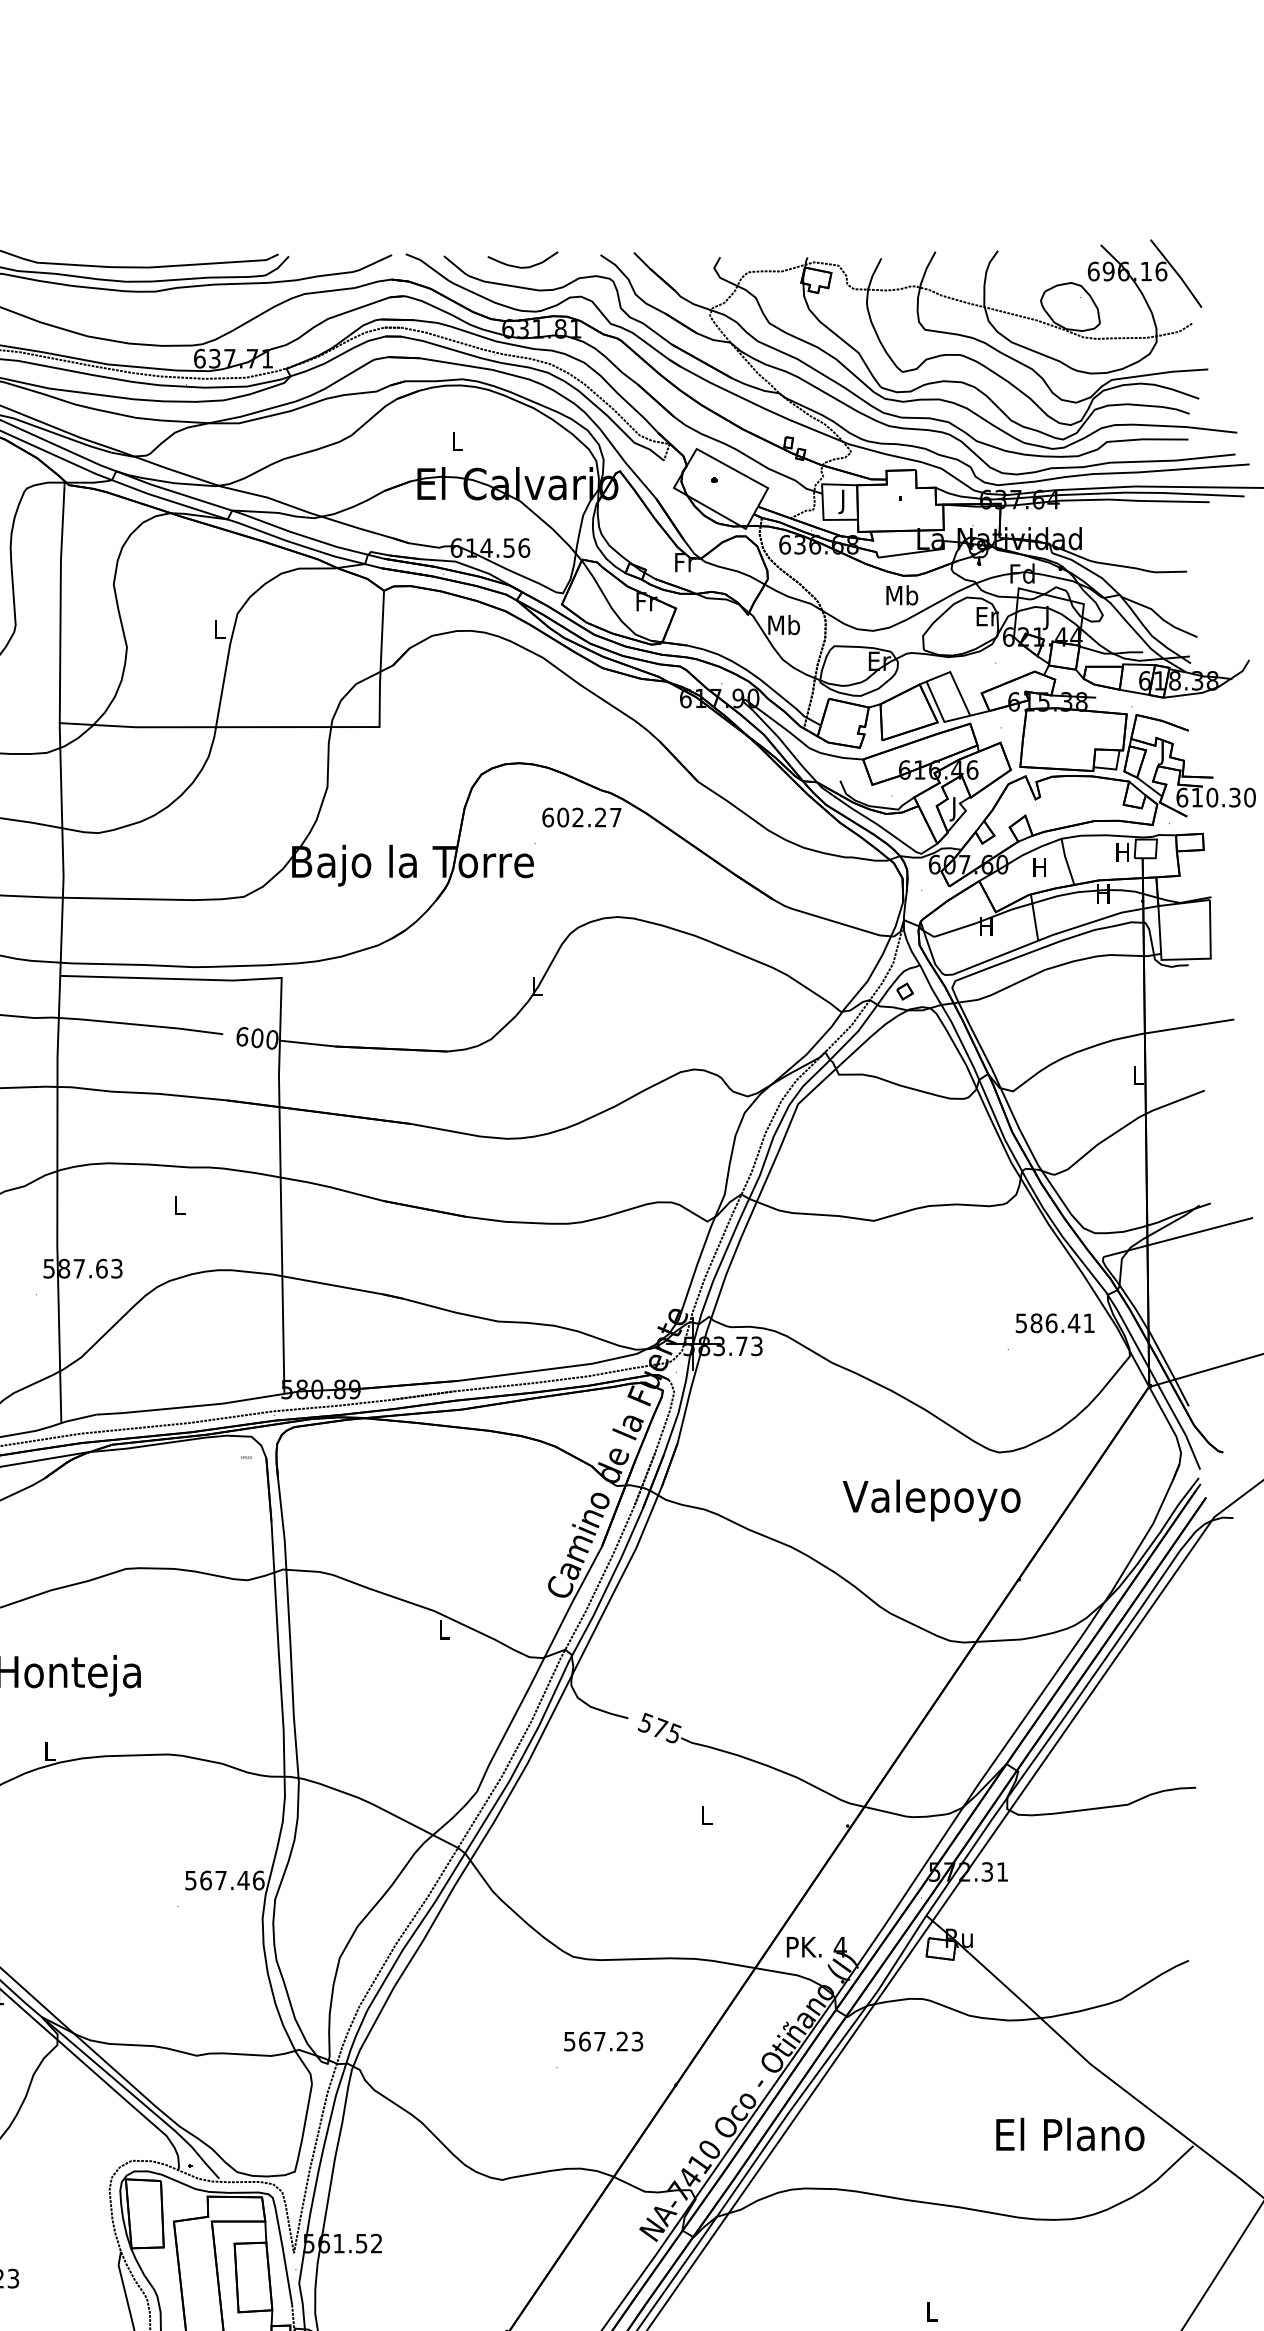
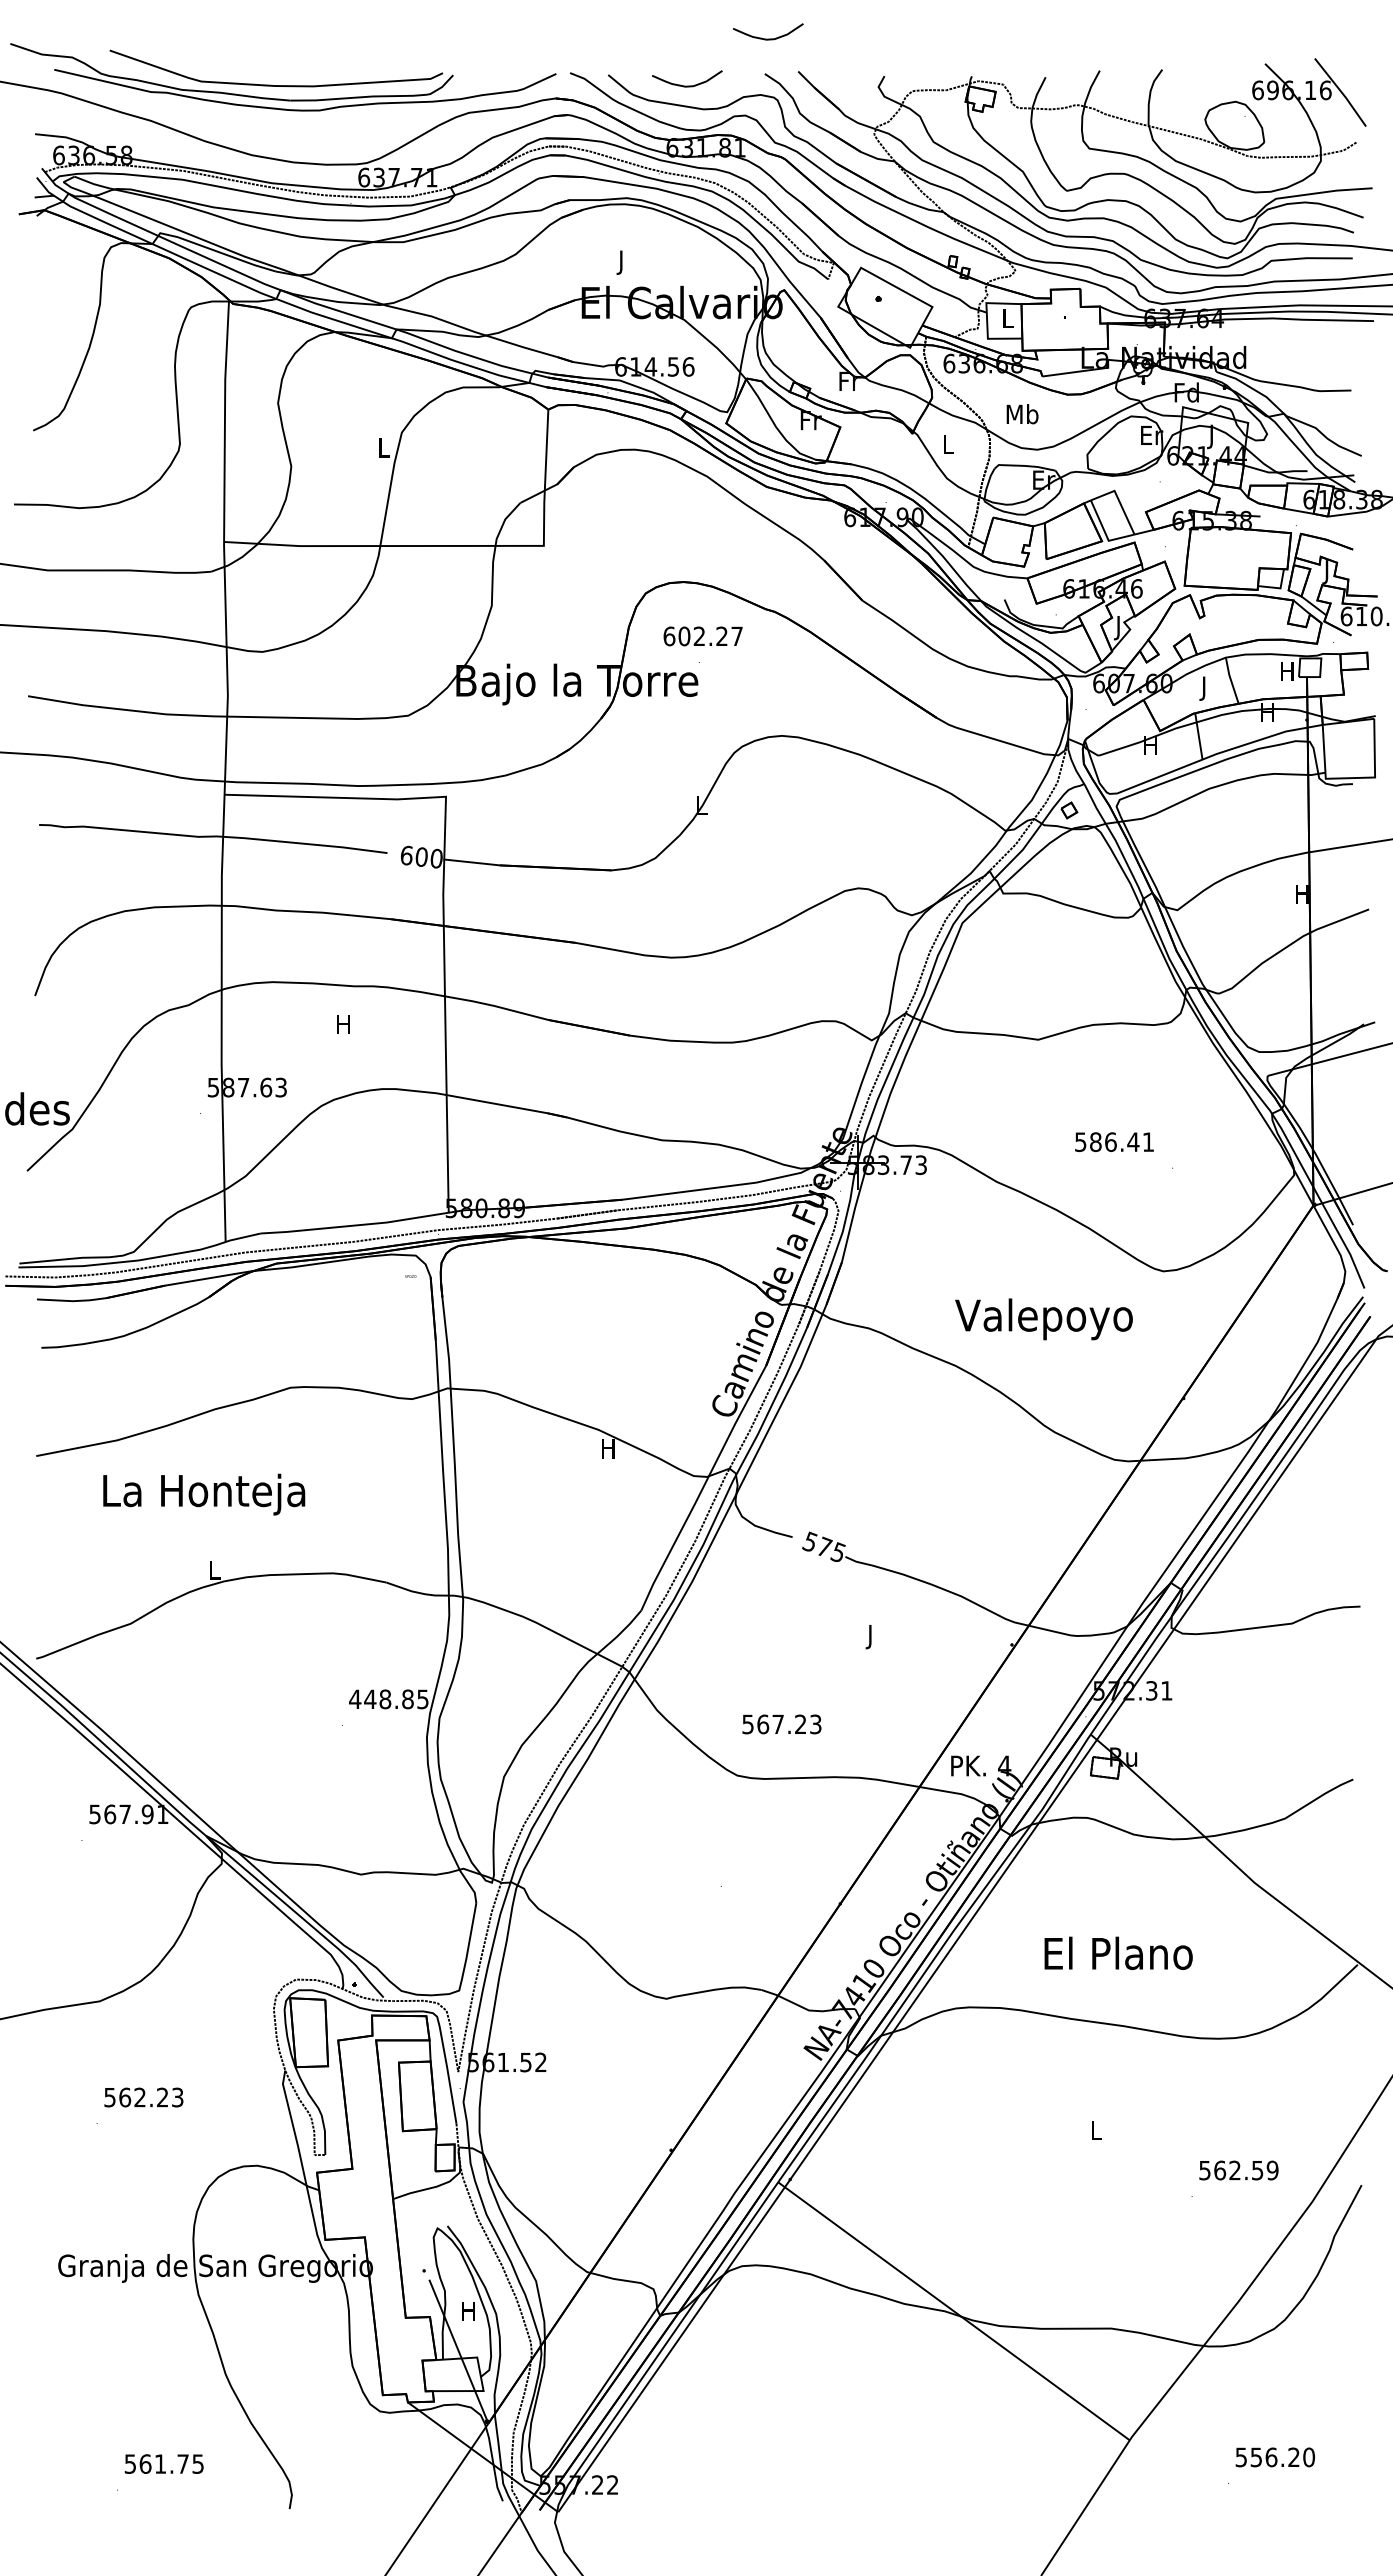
curve: (604, 219) -> (768, 38), added
text: (457, 443) -> (621, 262), L -> J
text: (843, 501) -> (1007, 320), J -> L
text: (902, 595) -> (1022, 414), moved
text: (784, 624) -> (948, 443), Mb -> L
text: (581, 817) -> (702, 636), moved
text: (1040, 869) -> (1204, 688), H -> J
text: (1138, 1075) -> (1302, 894), L -> H
text: (179, 1205) -> (343, 1024), L -> H
text: (1055, 1323) -> (1114, 1142), moved
text: (931, 1500) -> (1043, 1319), moved
text: (444, 1629) -> (608, 1448), L -> H
text: (706, 1818) -> (870, 1637), L -> J
text: (224, 1880) -> (388, 1699), 567.46 -> 448.85
text: (603, 2041) -> (781, 1724), moved
text: (1070, 2133) -> (1118, 1952), moved

